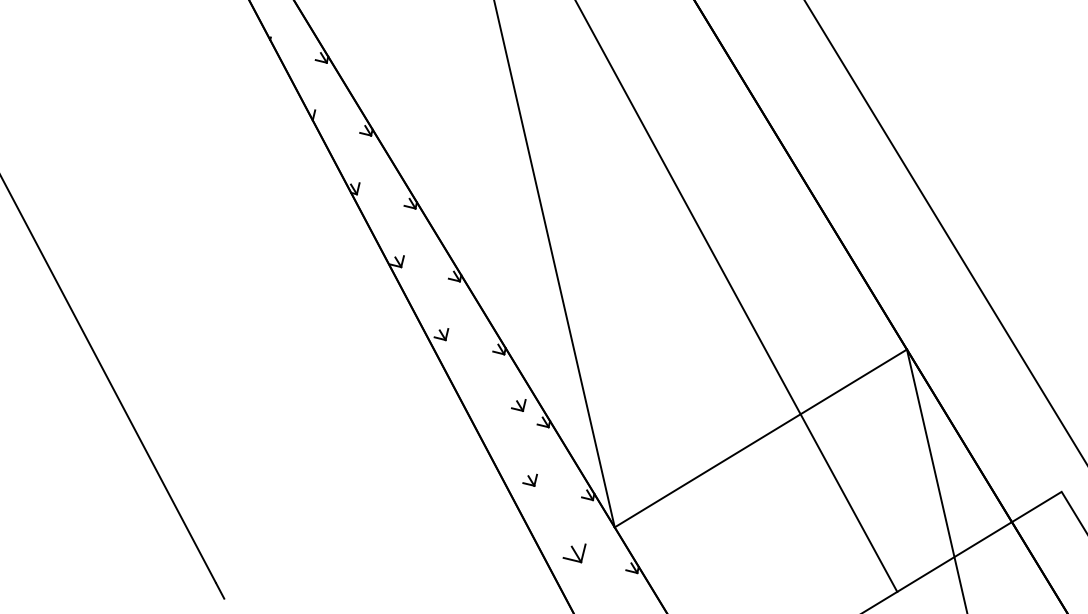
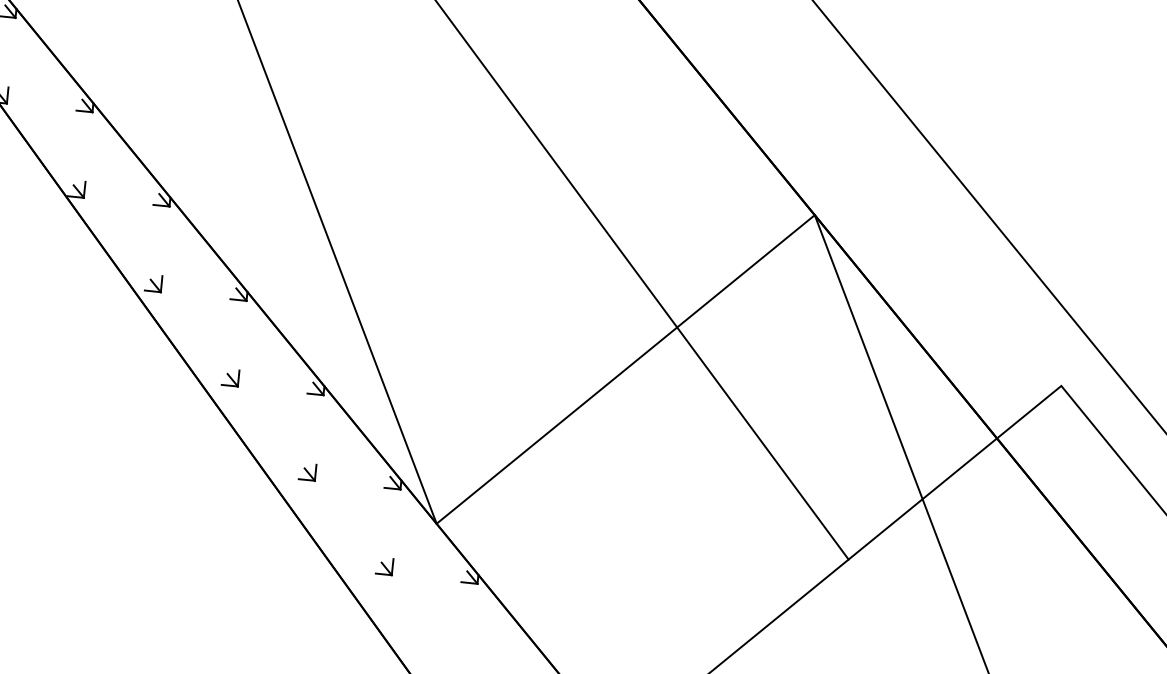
part: (518, 405) -> (230, 379), moved
part: (574, 552) -> (384, 567), size x0.62

